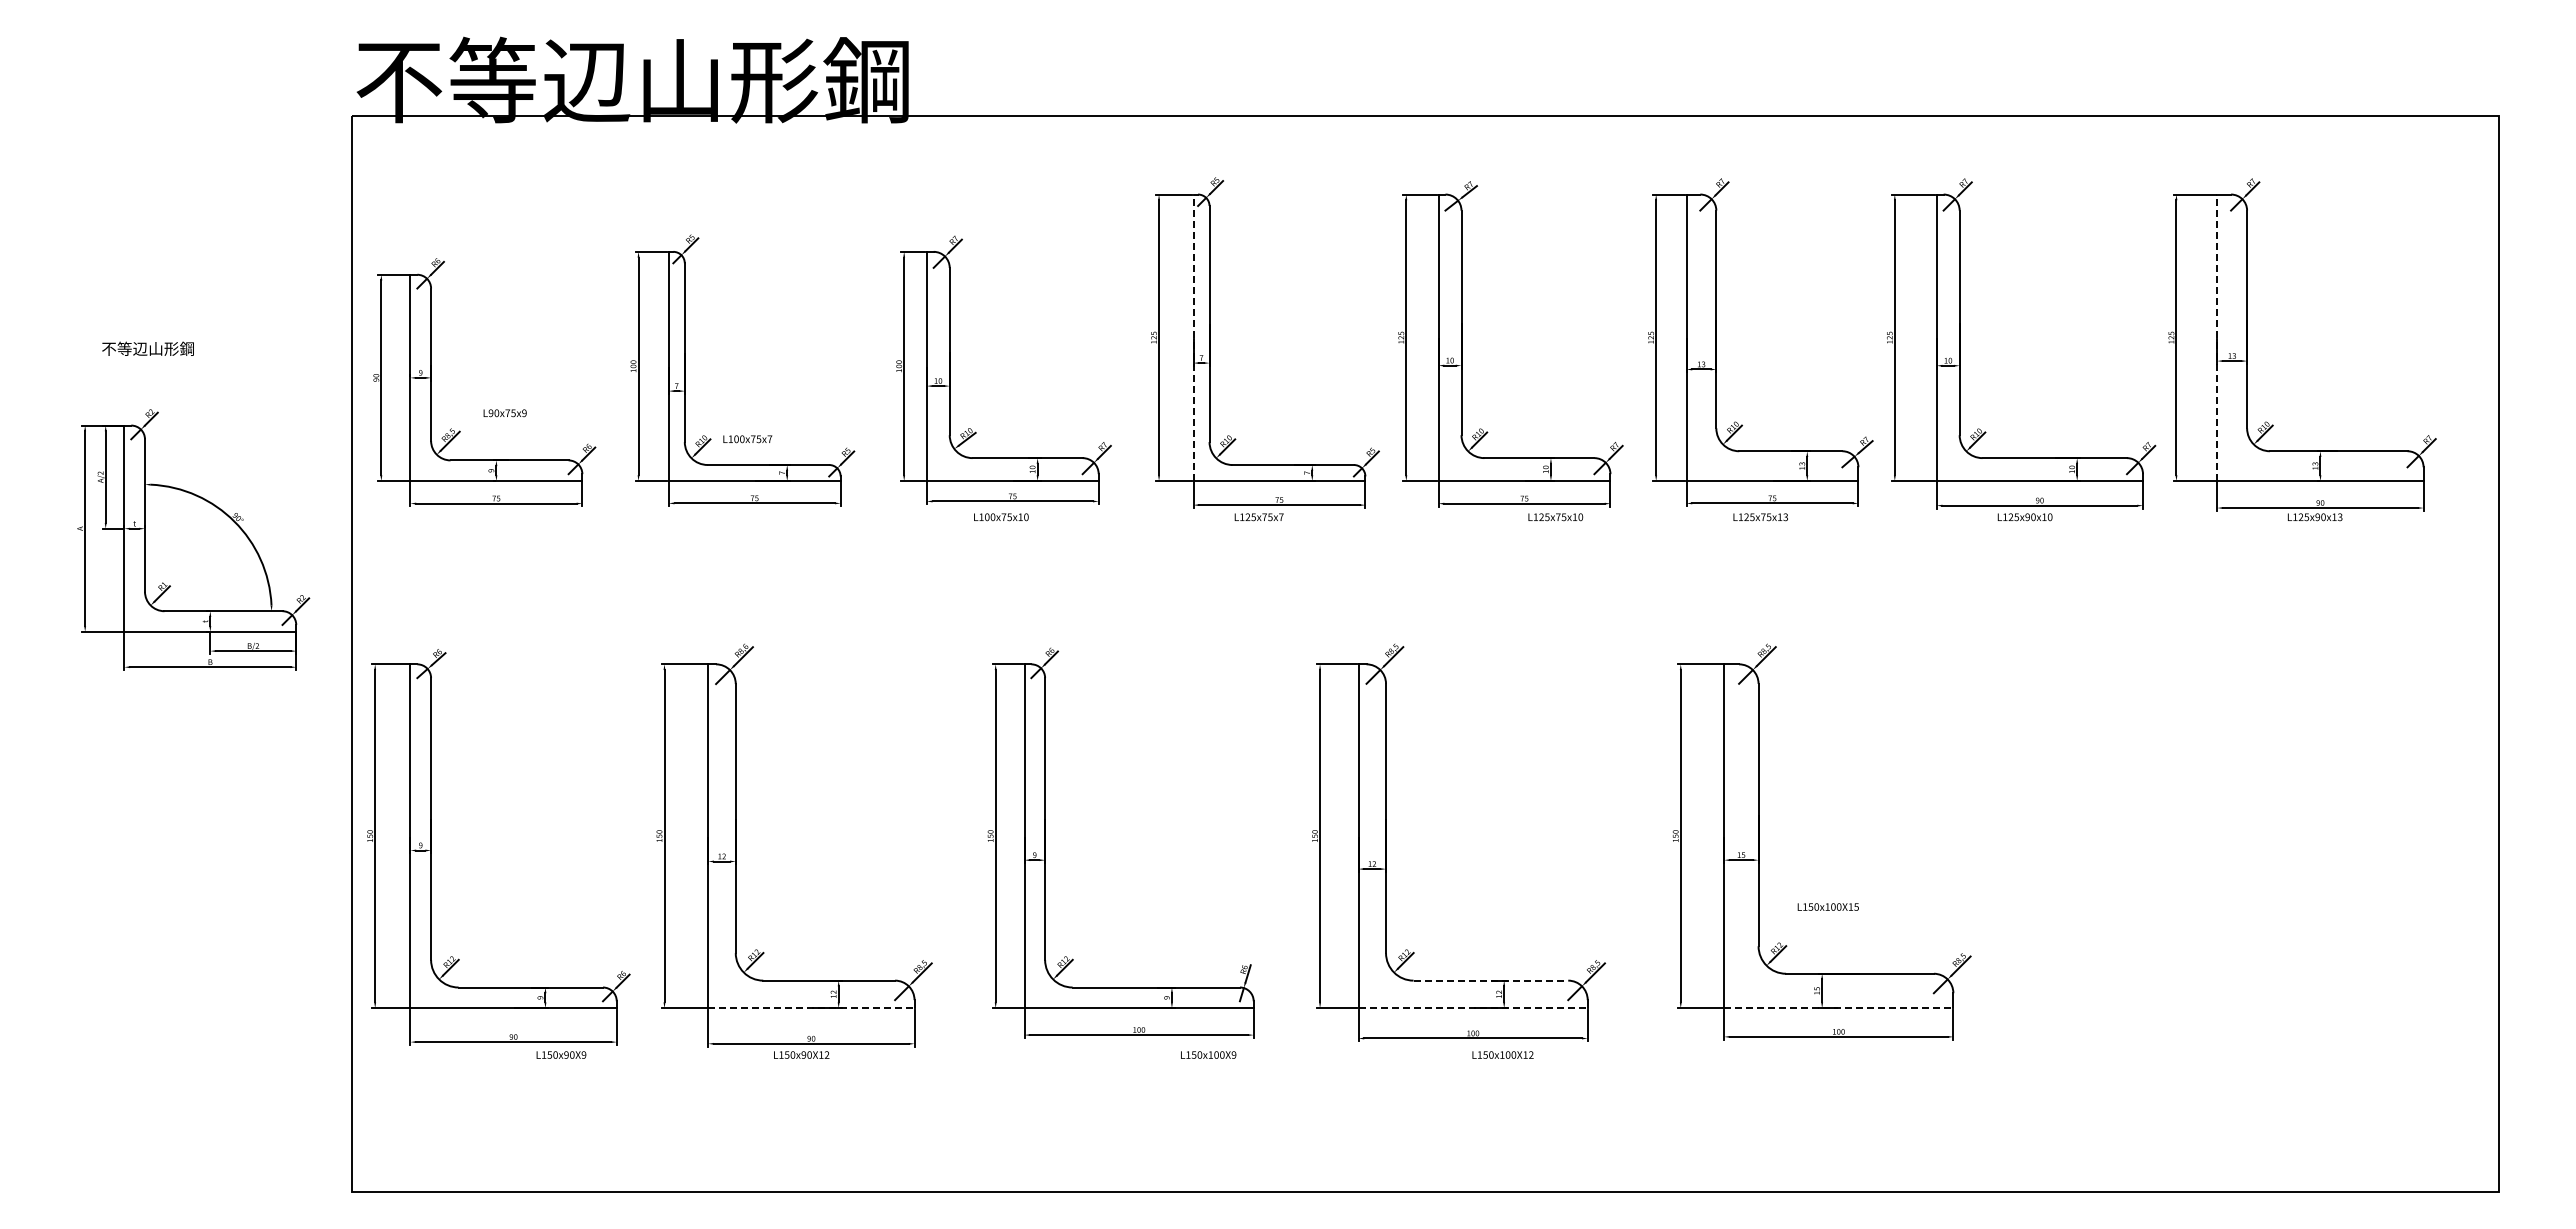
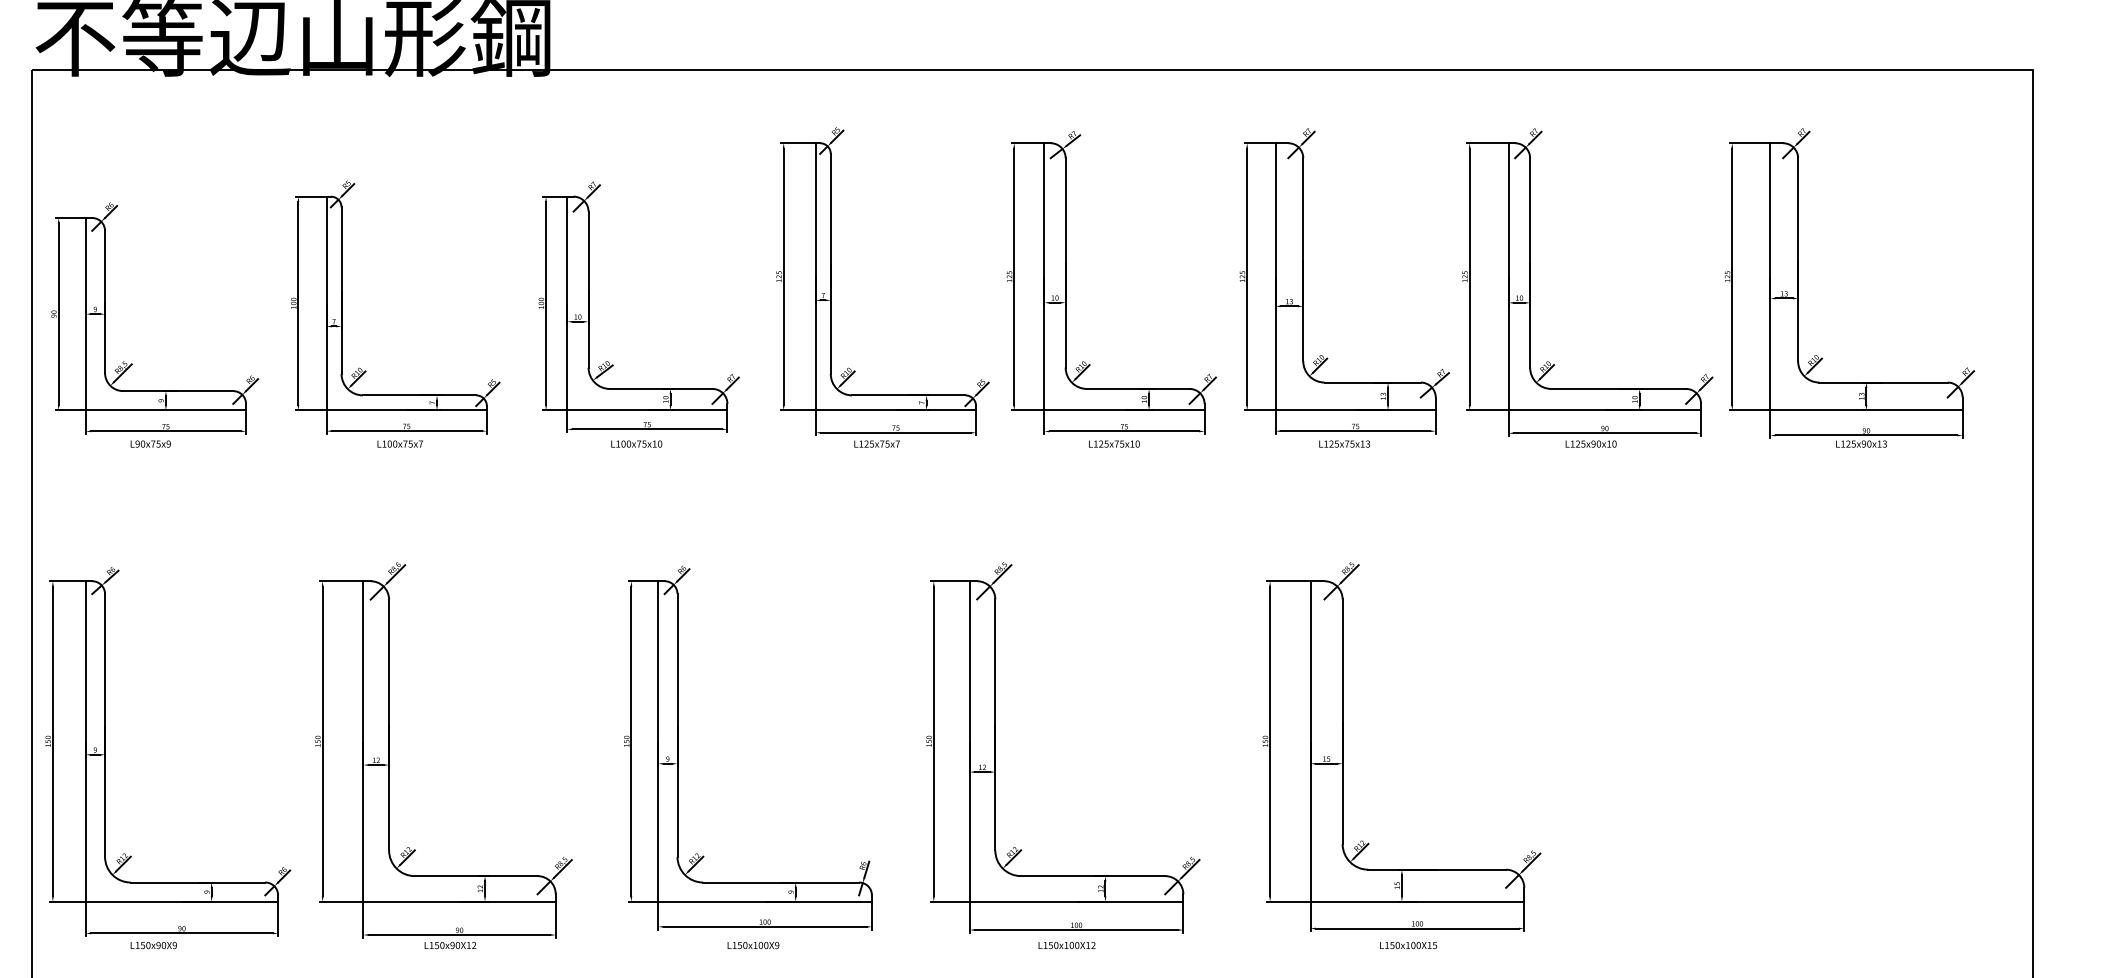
line: (1193, 337) -> (815, 276), dashed -> solid
line: (2217, 337) -> (1770, 276), dashed -> solid
text: (504, 413) -> (150, 444), moved
text: (747, 439) -> (400, 444), moved
text: (1555, 517) -> (1114, 444), moved
text: (1827, 906) -> (1407, 944), moved
line: (1491, 980) -> (1093, 875), dashed -> solid
line: (811, 1008) -> (459, 902), dashed -> solid
line: (1473, 1008) -> (1076, 902), dashed -> solid
line: (1838, 1008) -> (1417, 902), dashed -> solid
text: (561, 1054) -> (153, 944), moved
text: (1208, 1054) -> (753, 944), moved
text: (1502, 1054) -> (1066, 944), moved

